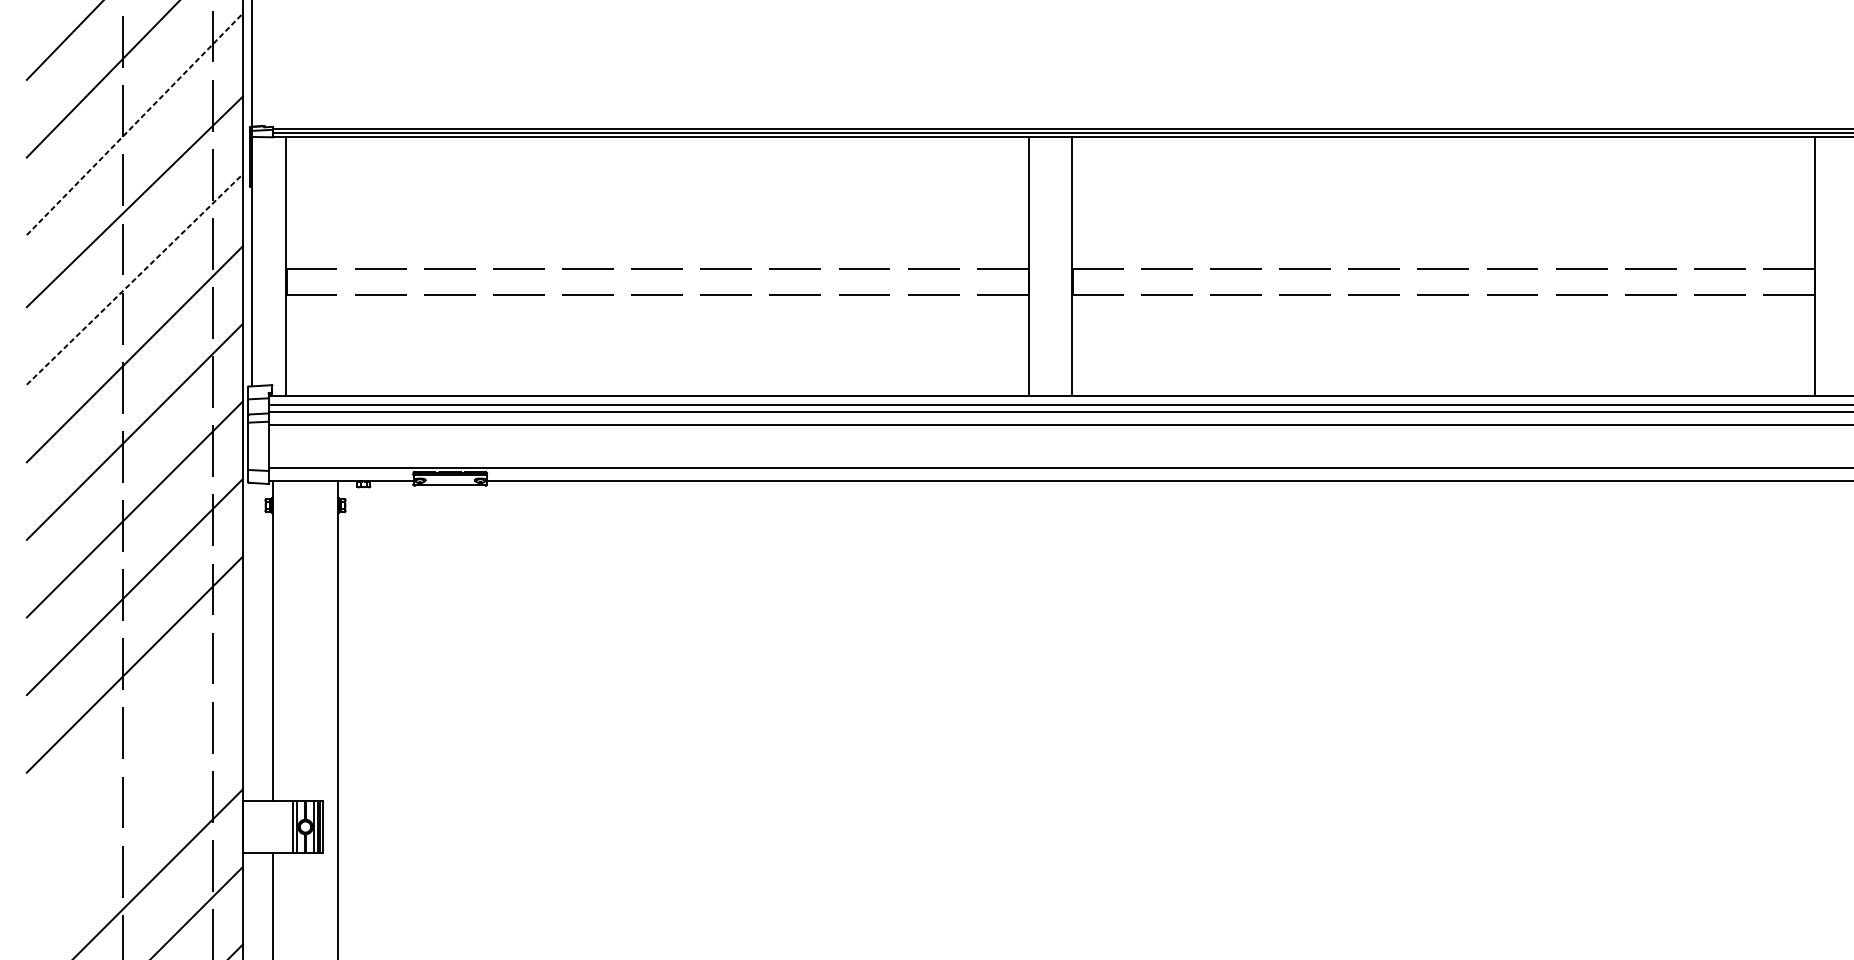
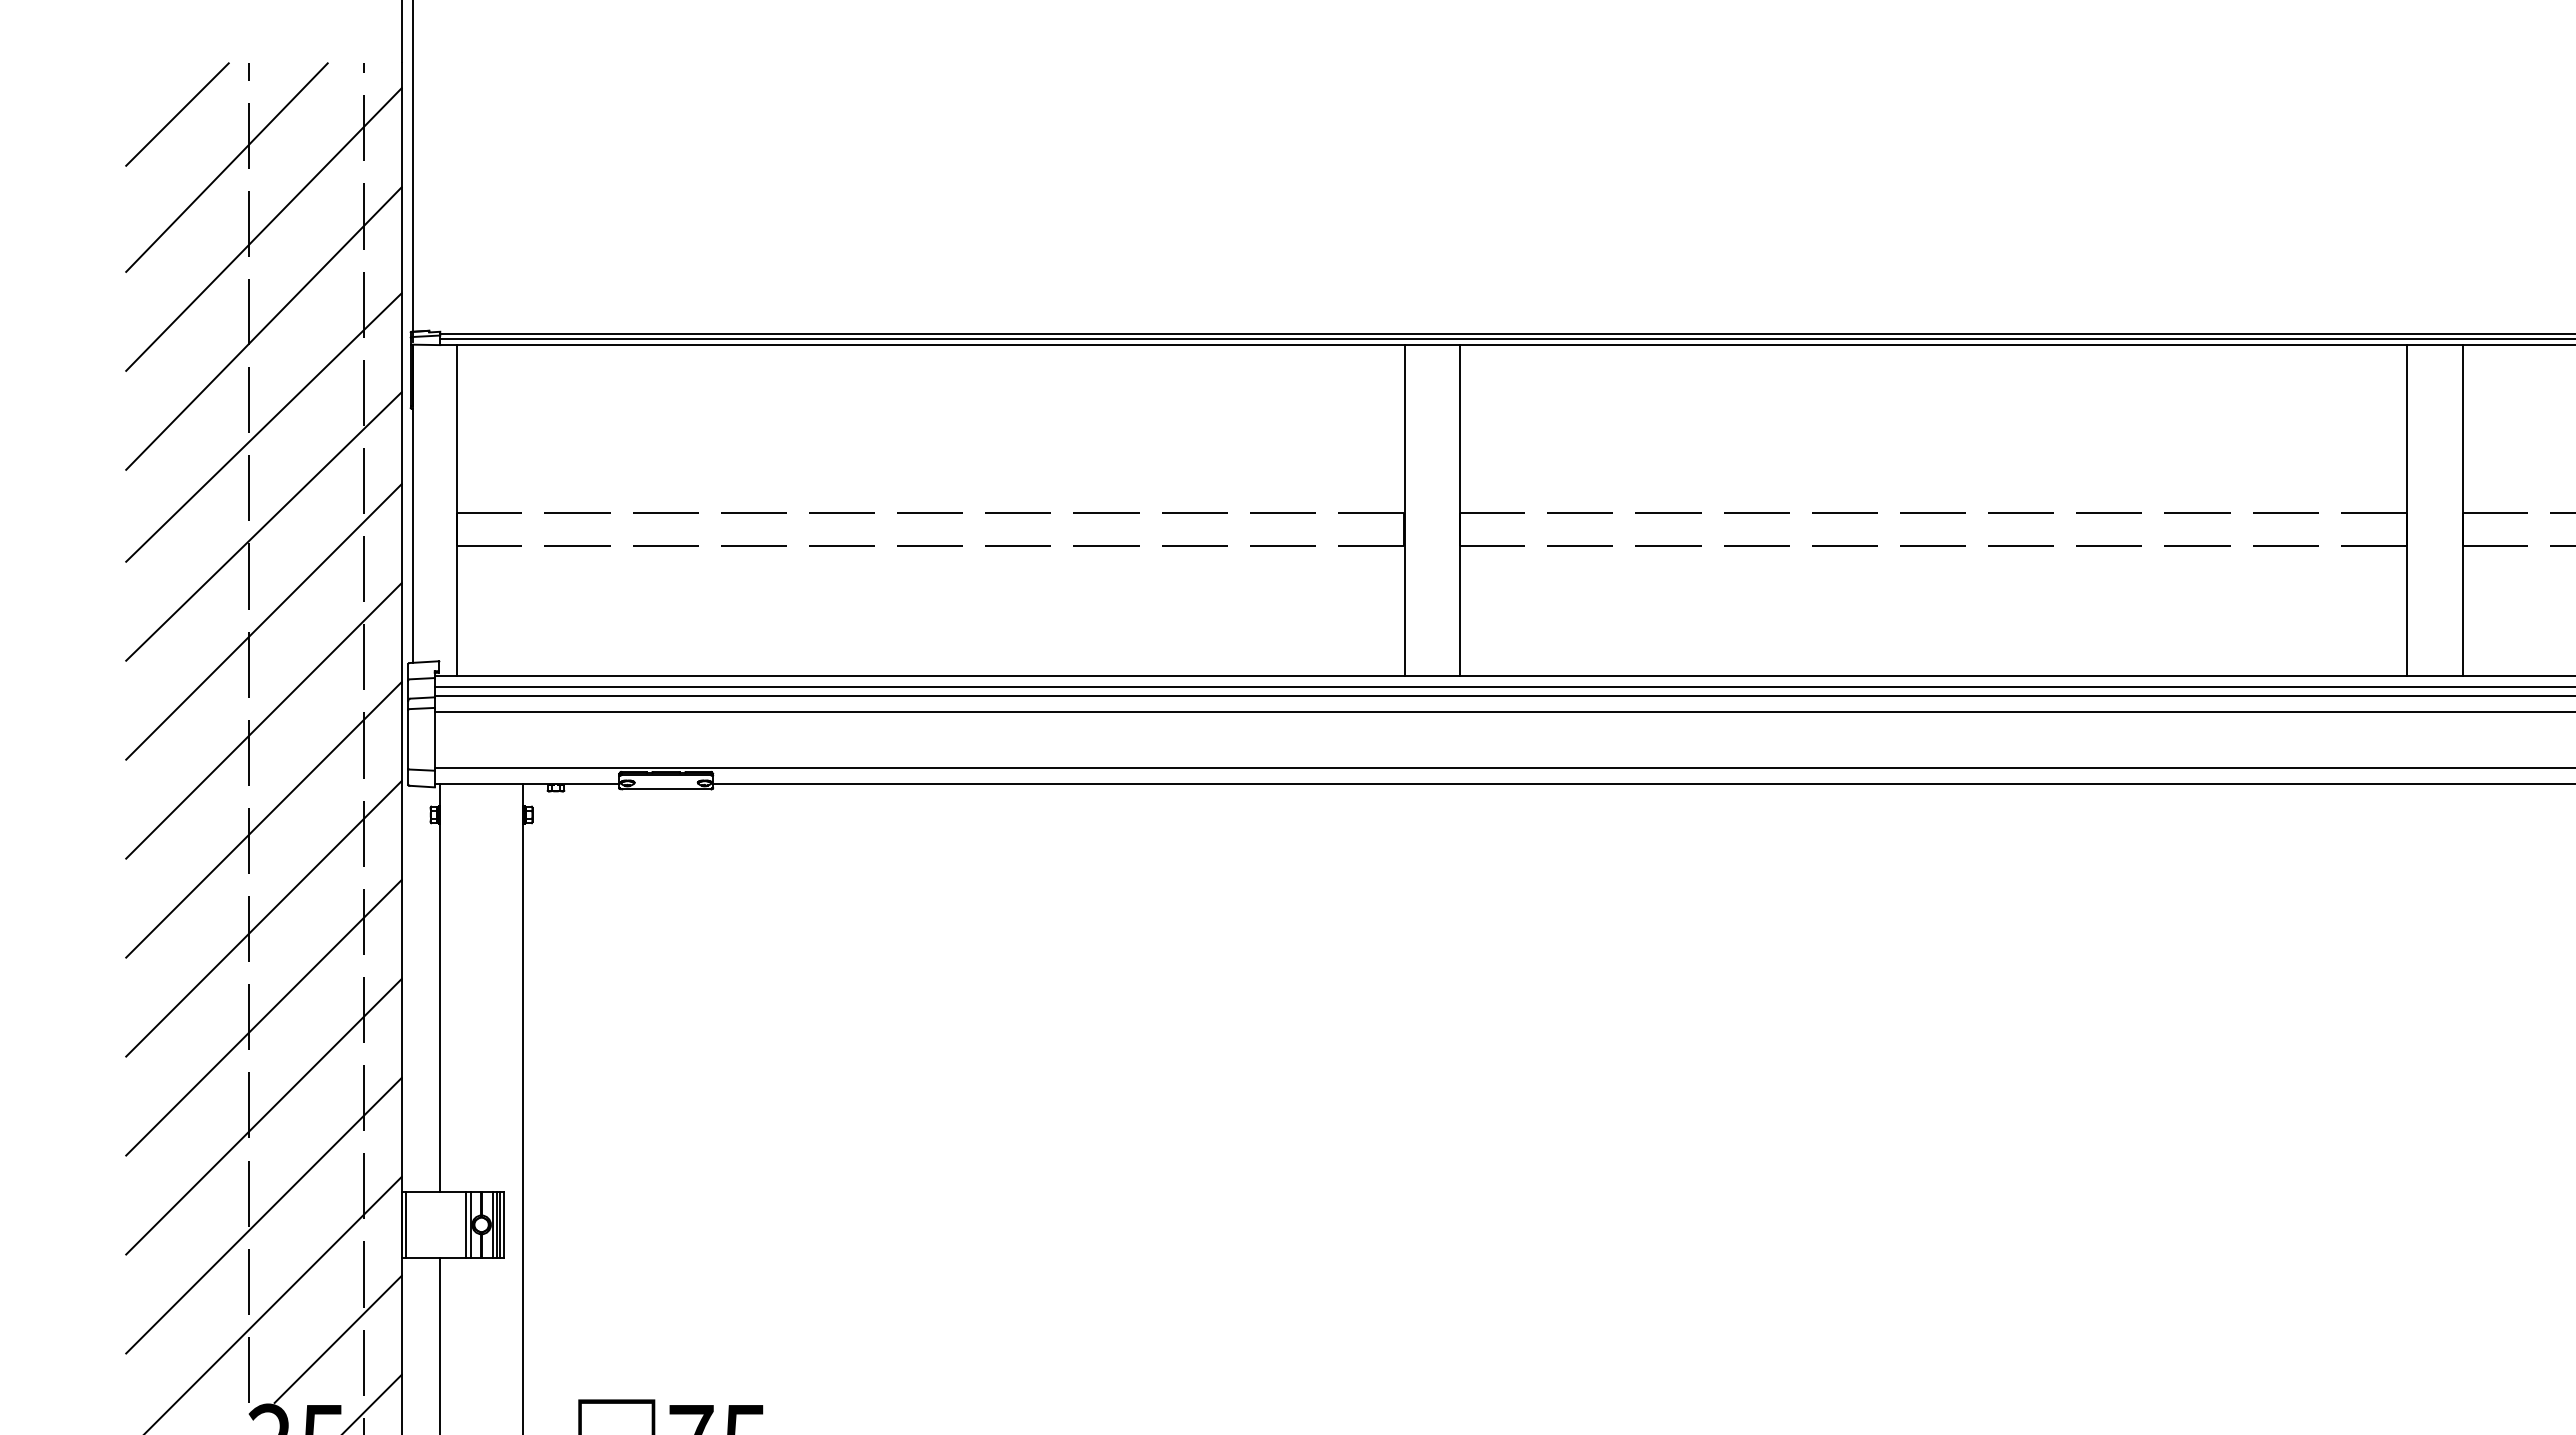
line: (135, 124) -> (264, 328), dashed -> solid
line: (135, 279) -> (264, 526), dashed -> solid
line: (134, 742) -> (263, 1116), added
line: (134, 819) -> (263, 1215), added
line: (246, 826) -> (406, 1224), added

